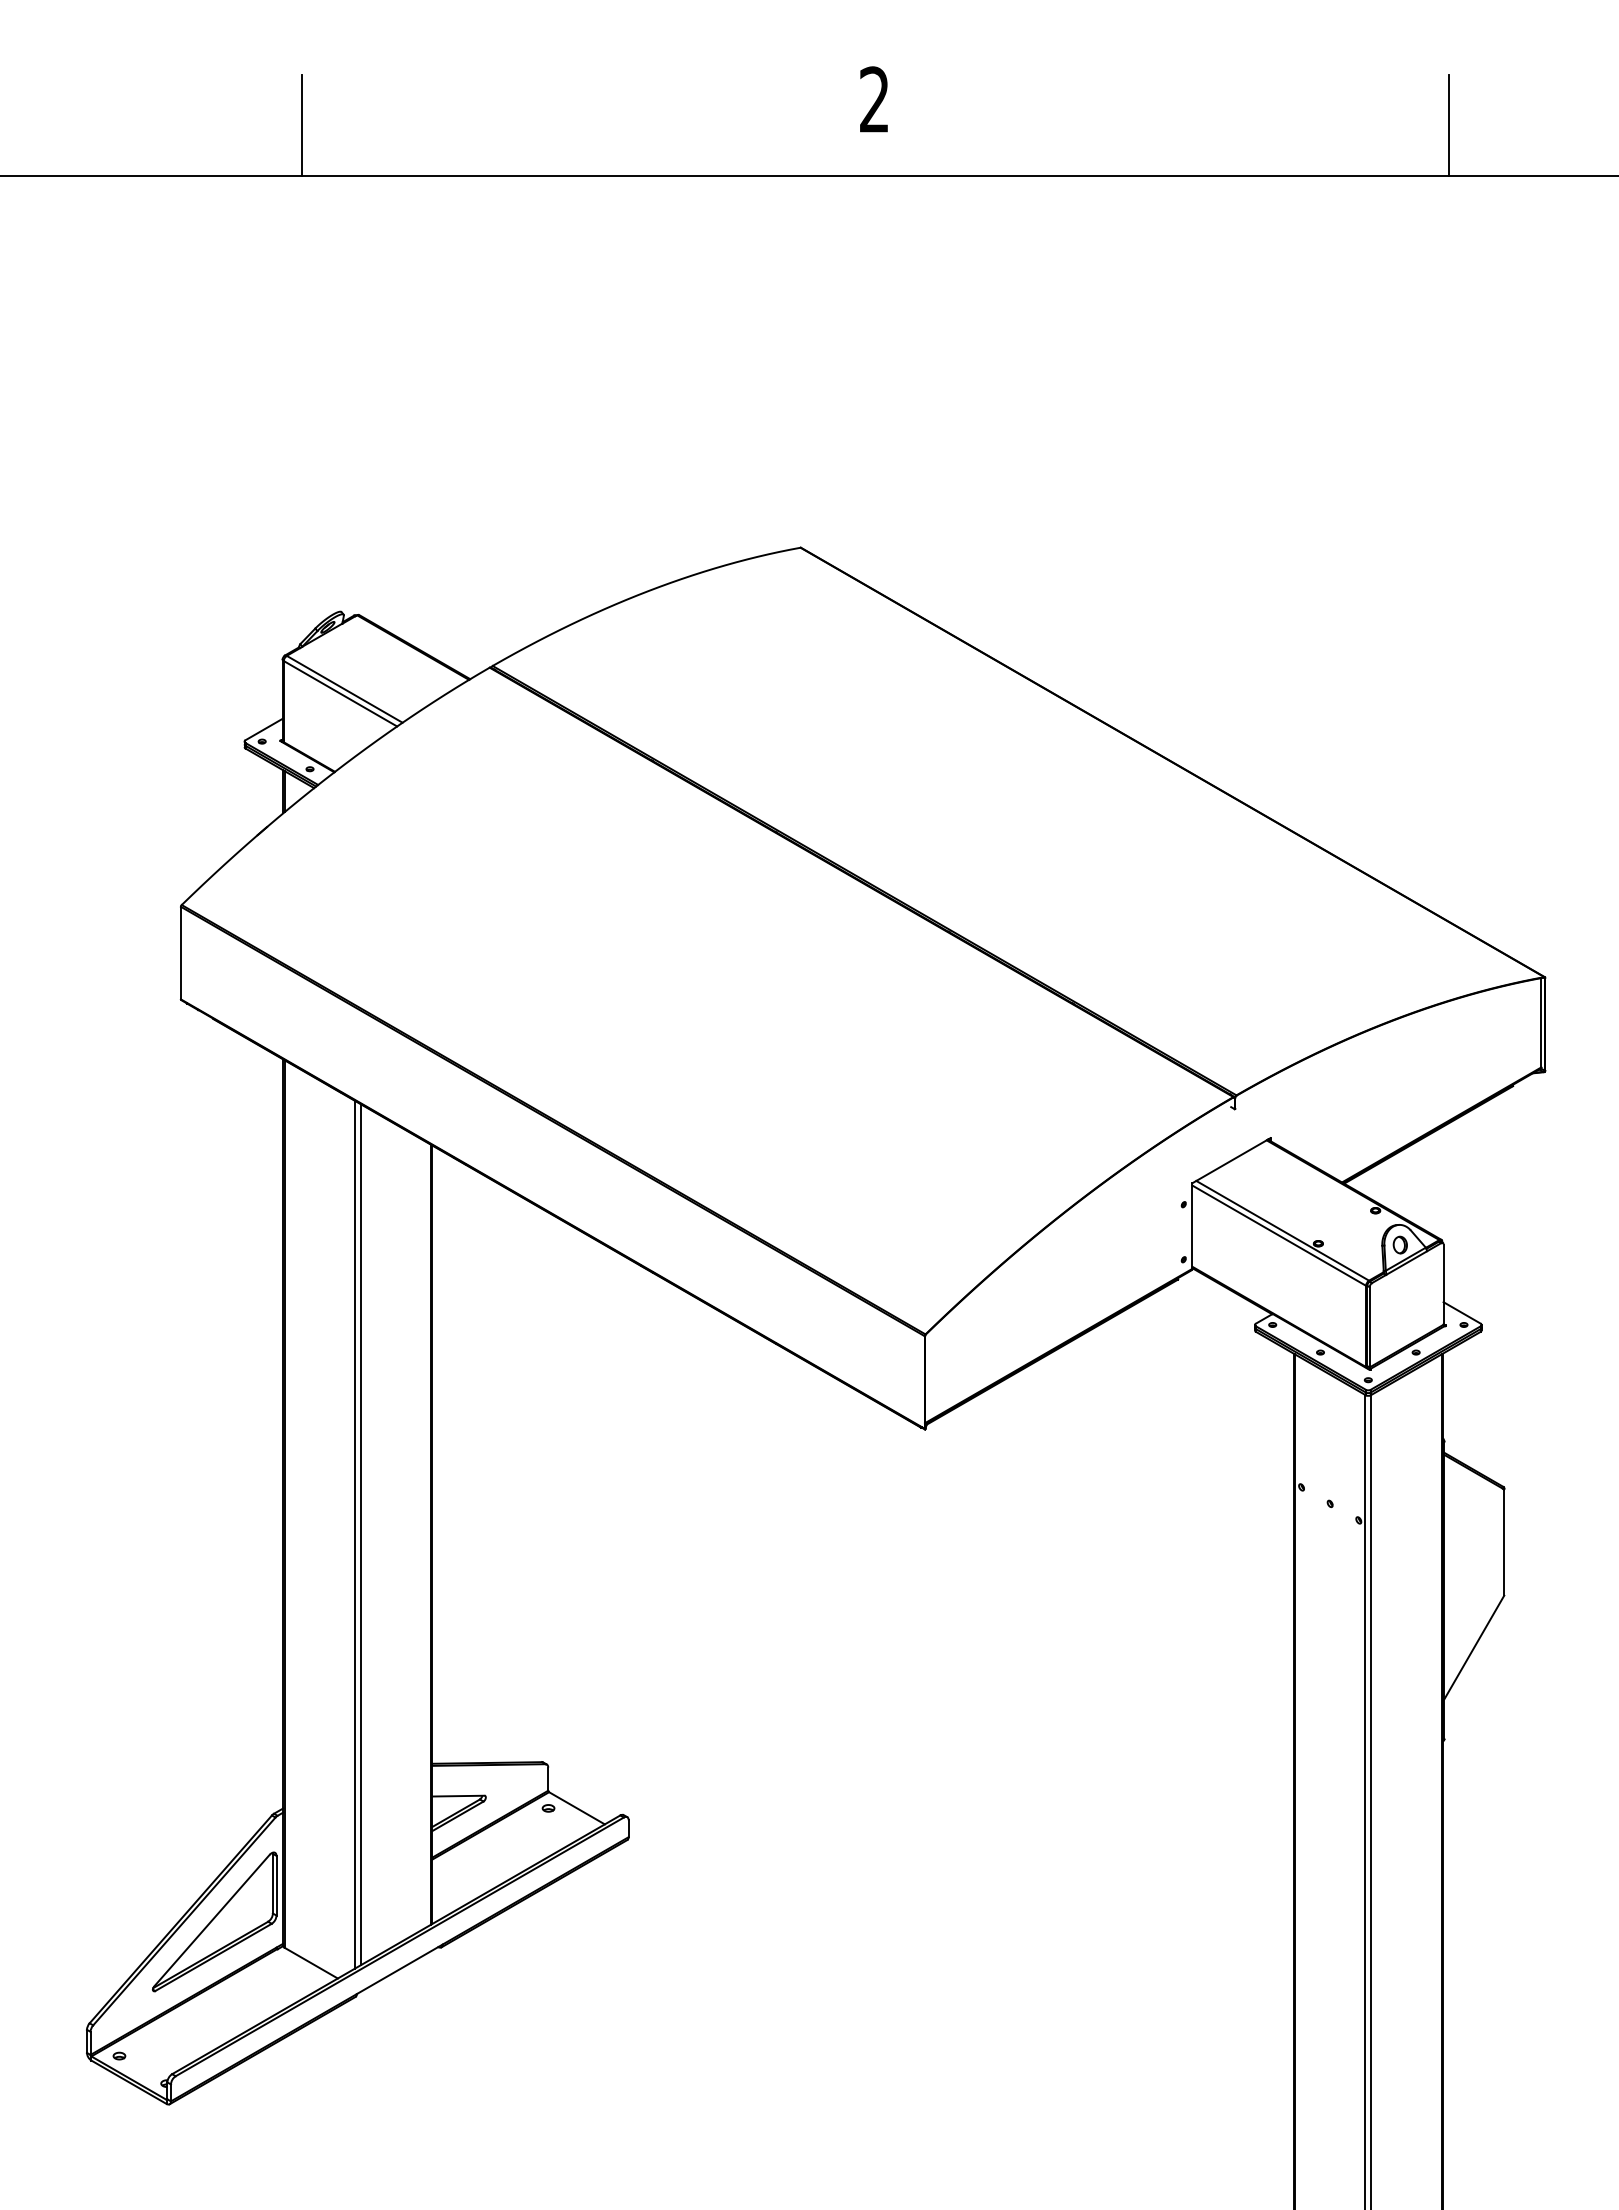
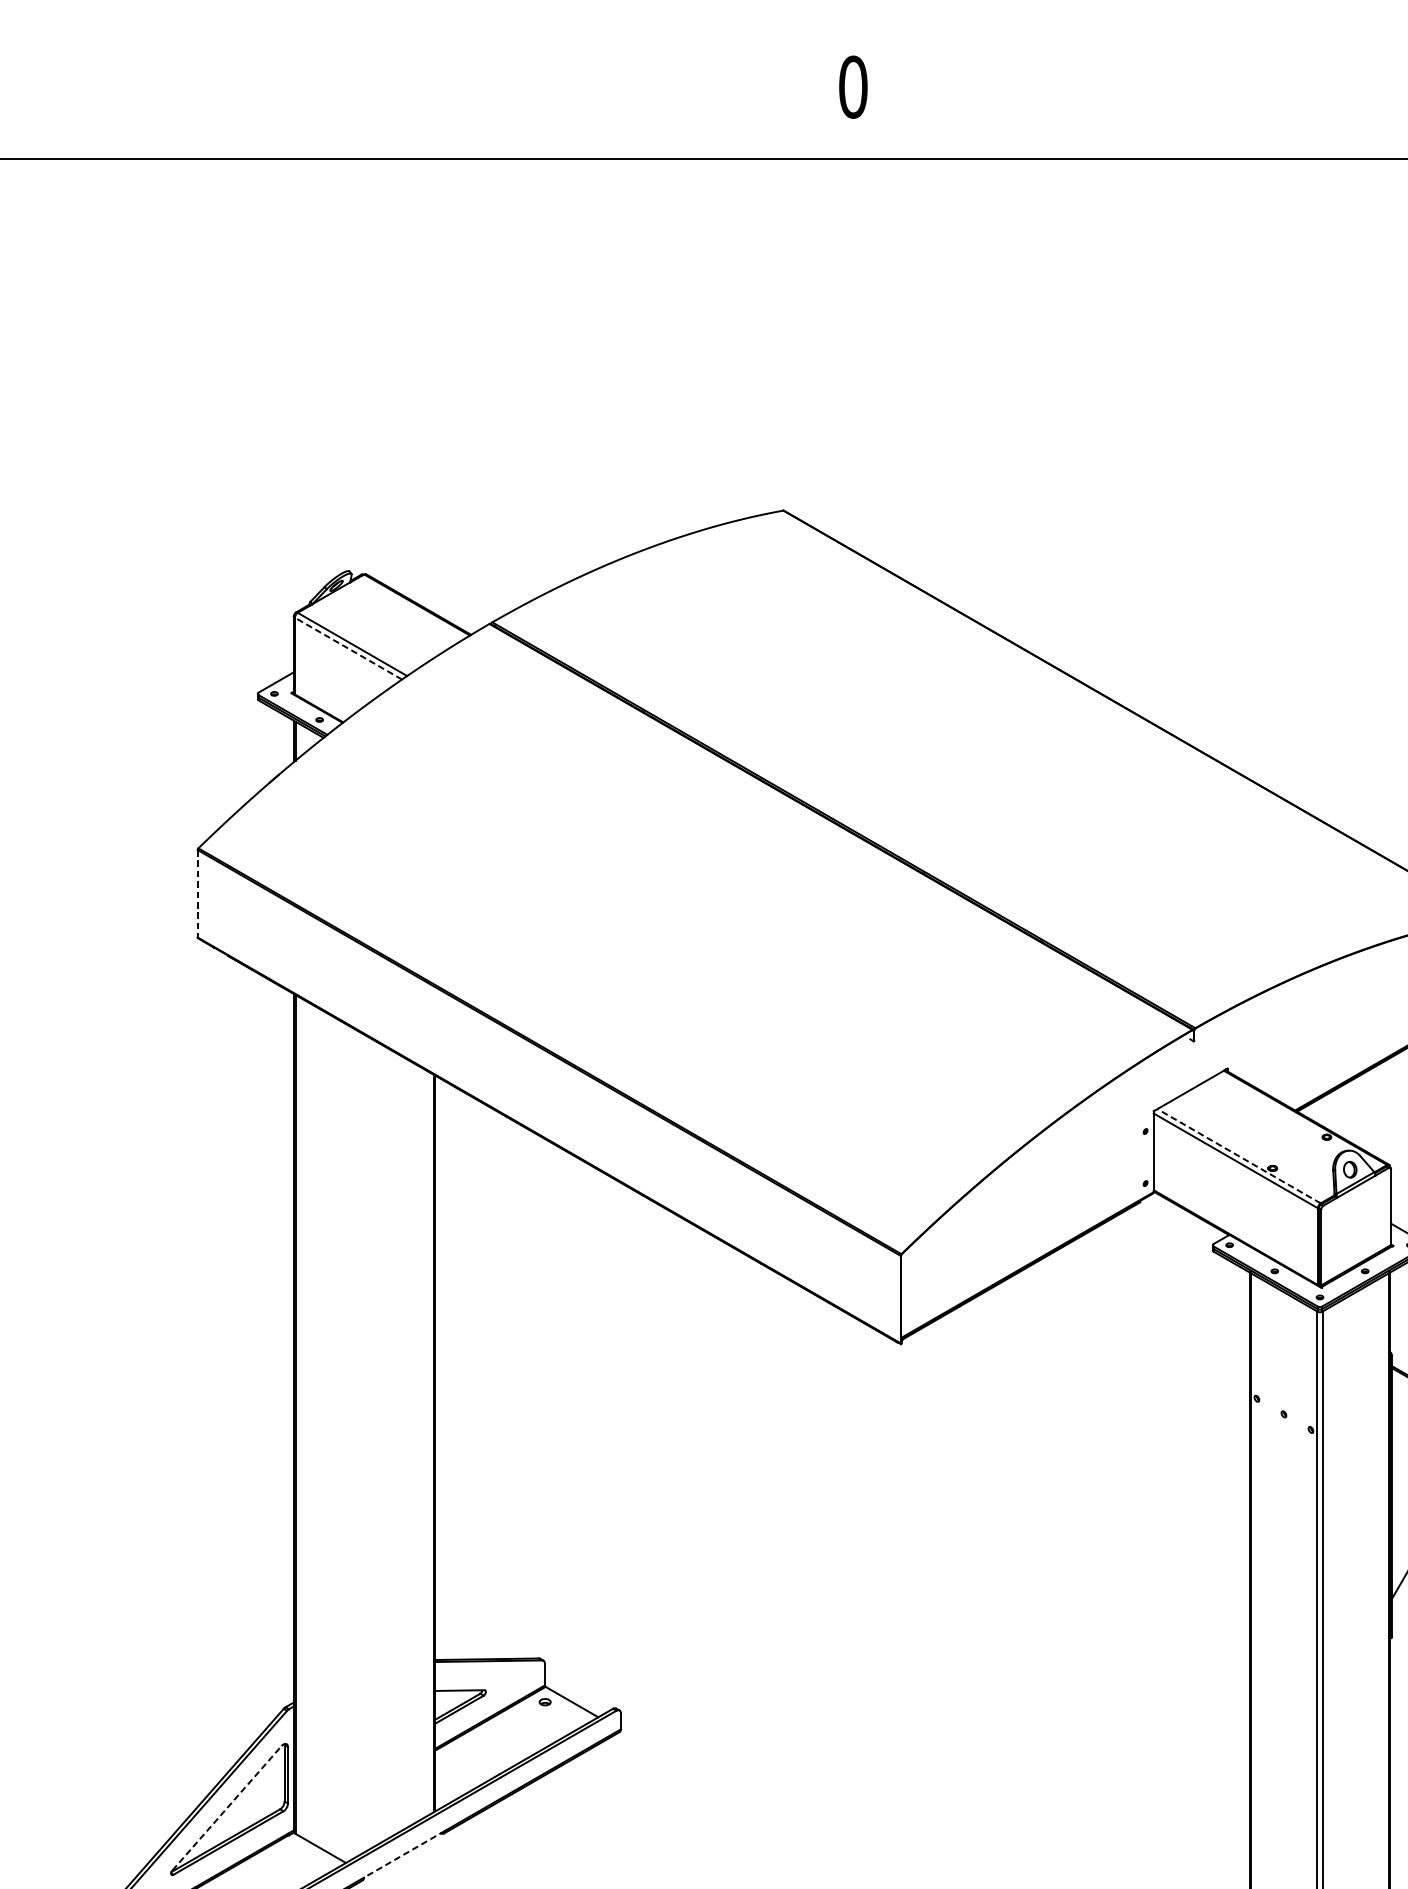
text: (874, 99) -> (853, 86), 2 -> 0
line: (302, 124) -> (312, 110), removed
line: (1448, 124) -> (1395, 110), removed
line: (340, 693) -> (348, 648), solid -> dashed
line: (180, 953) -> (197, 894), solid -> dashed
line: (1282, 1230) -> (1238, 1155), solid -> dashed
line: (354, 1534) -> (361, 1443), removed
line: (360, 1534) -> (367, 1443), removed
line: (212, 1920) -> (227, 1808), solid -> dashed
line: (399, 1969) -> (404, 1854), solid -> dashed

